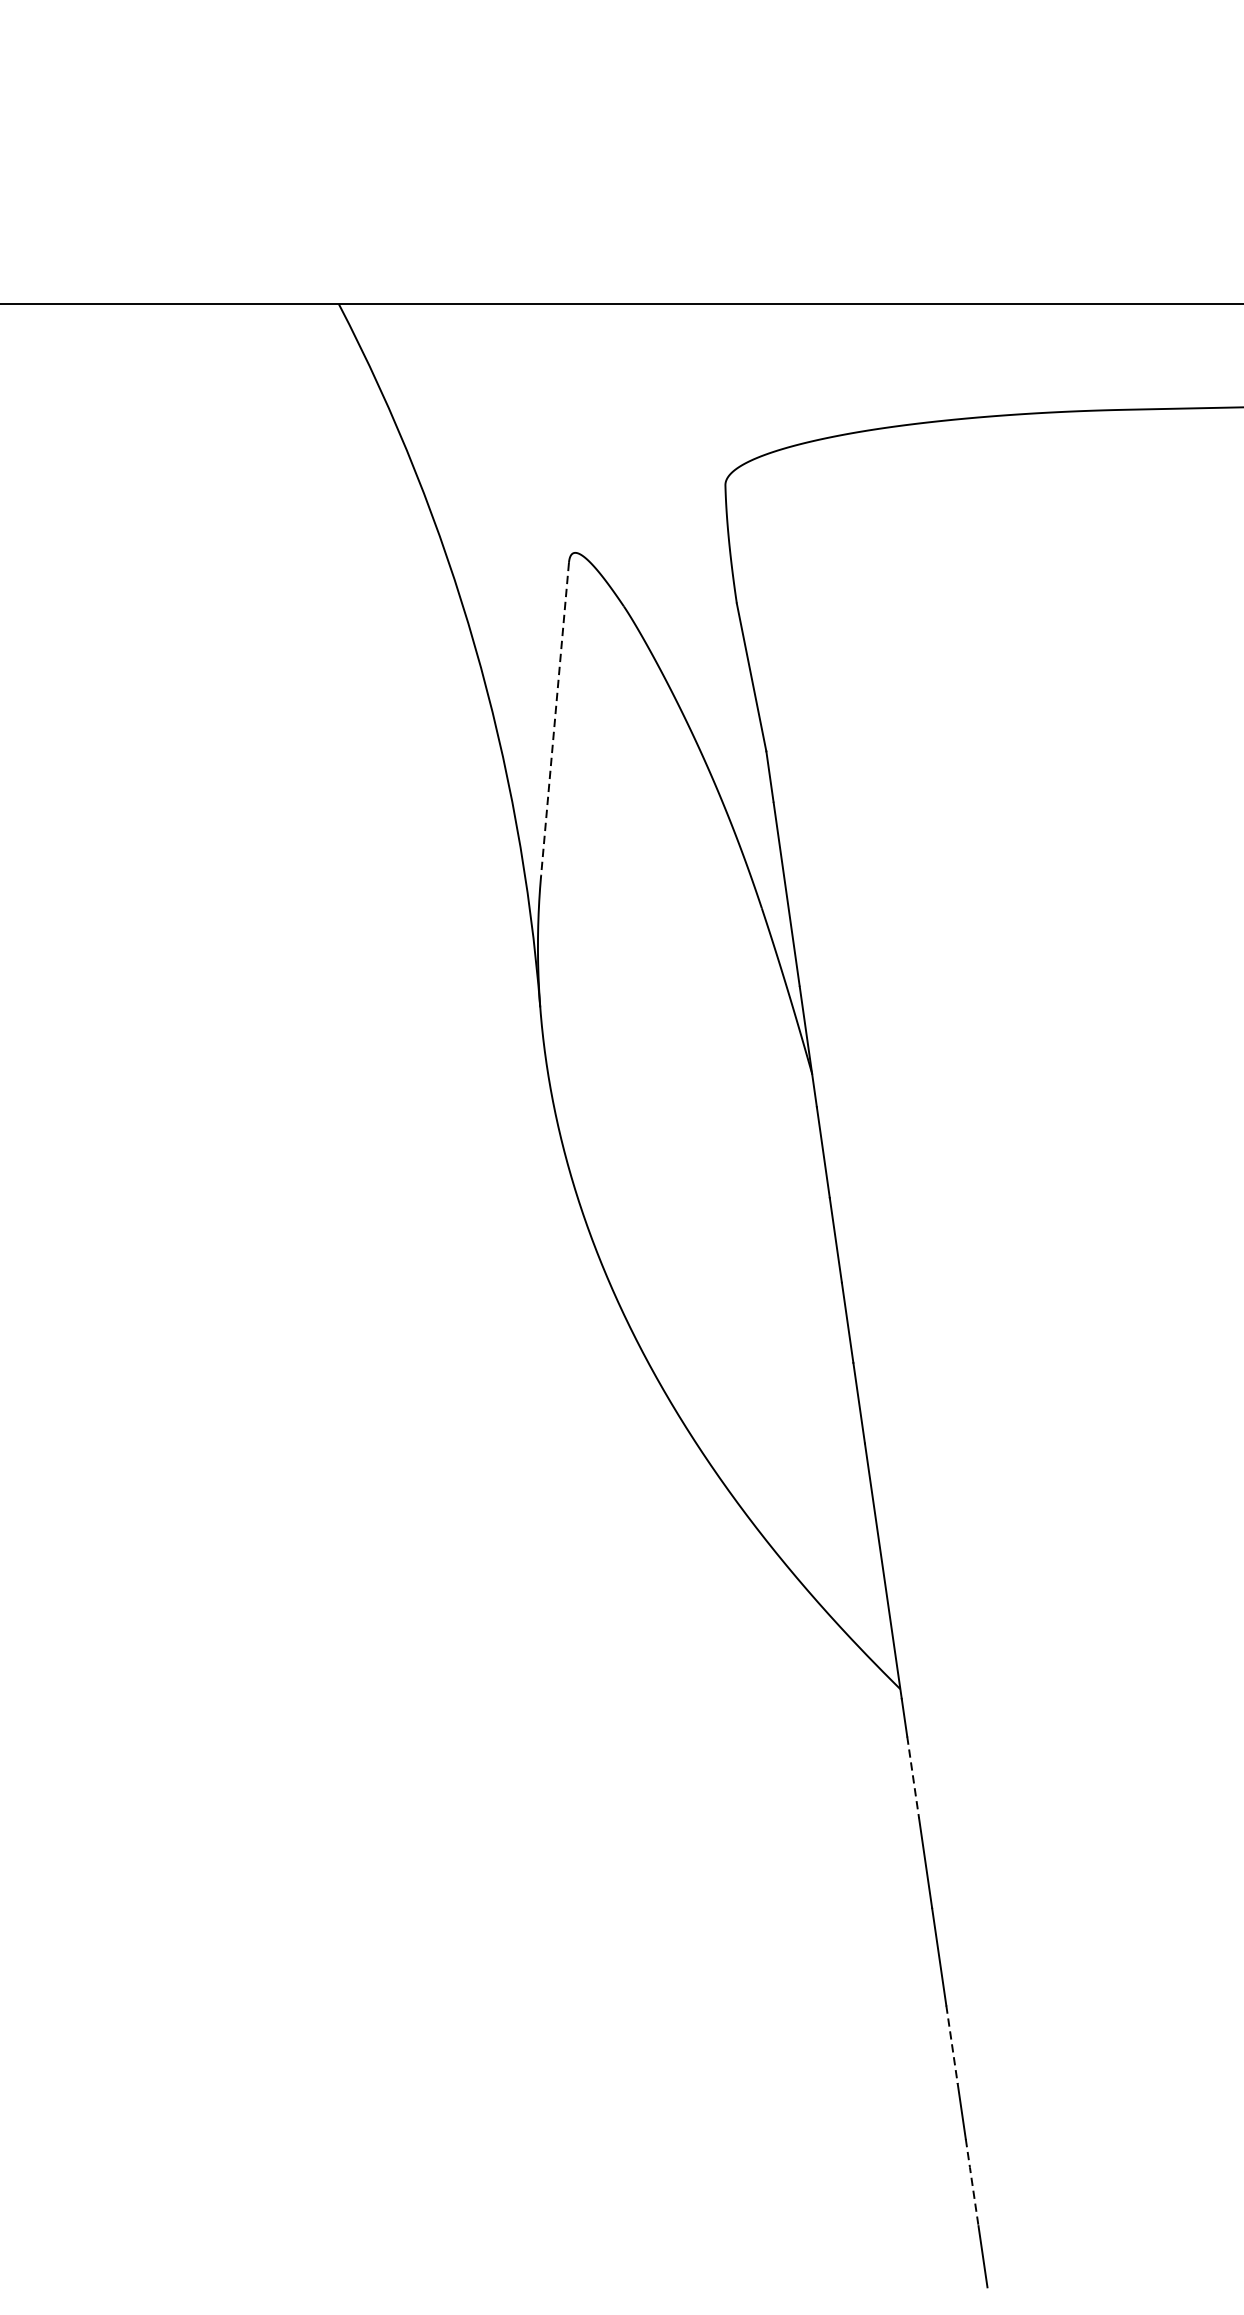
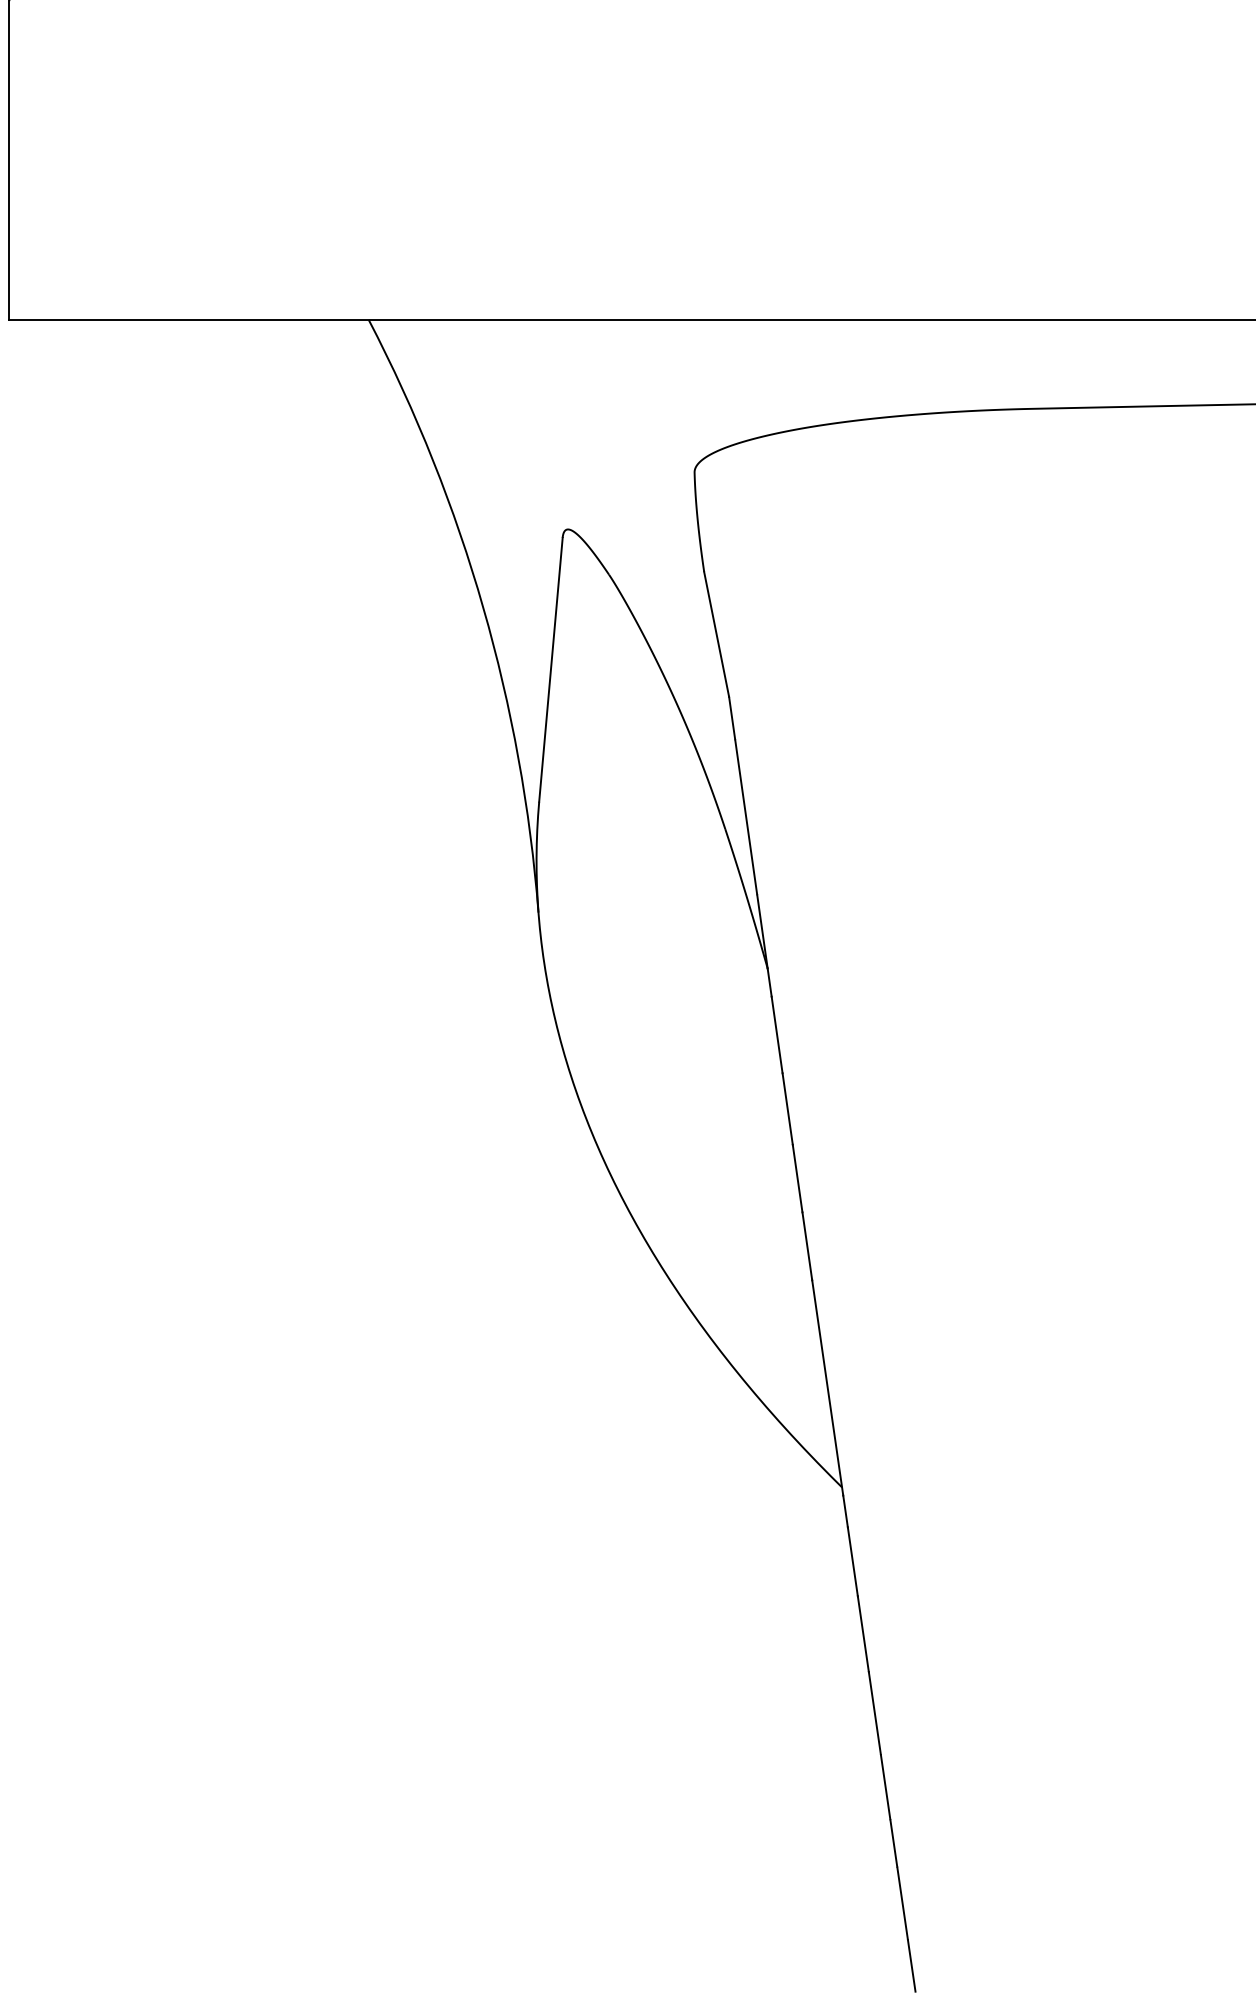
line: (554, 720) -> (550, 670), dashed -> solid
line: (912, 1777) -> (852, 1561), dashed -> solid
line: (951, 2045) -> (885, 1787), dashed -> solid
line: (972, 2181) -> (902, 1902), dashed -> solid

